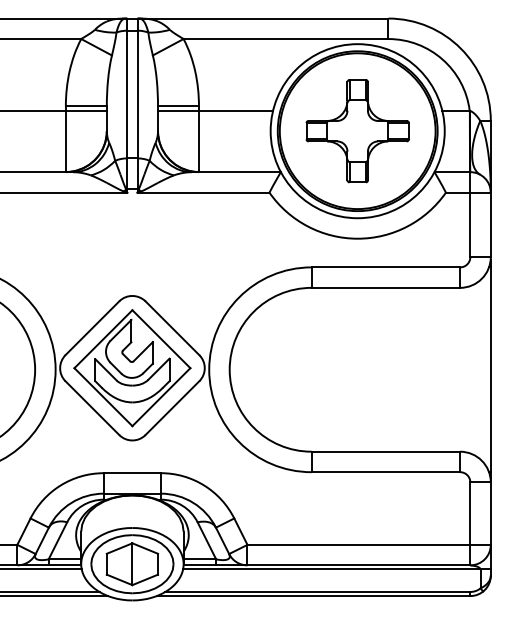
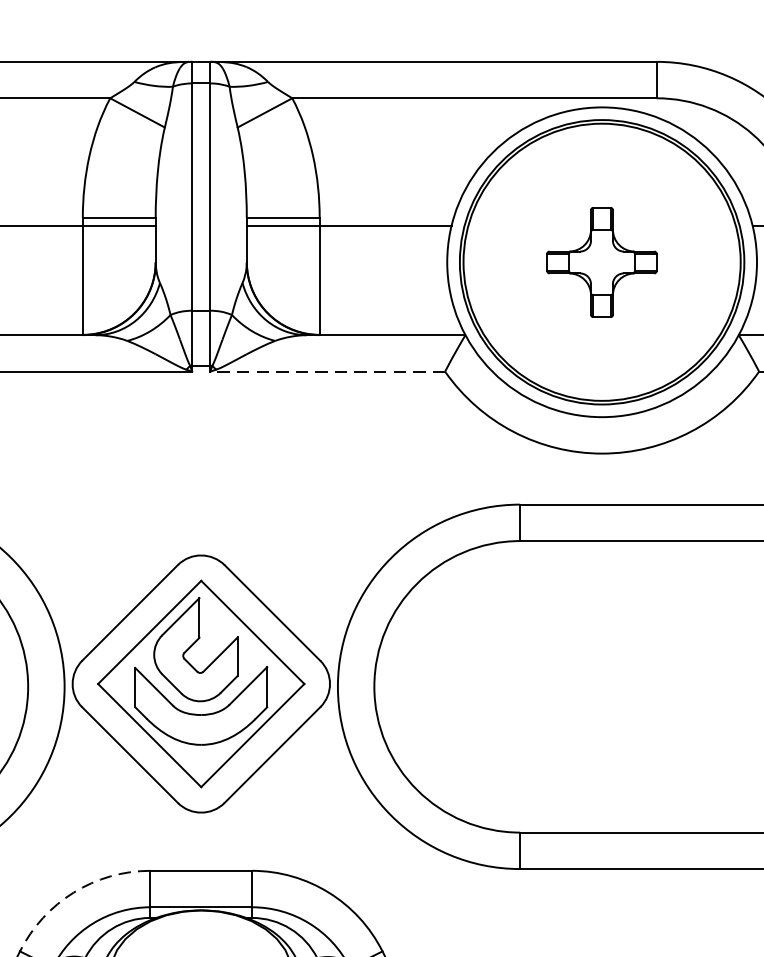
part: (357, 131) -> (601, 262), size x0.6
line: (203, 192) -> (327, 371), solid -> dashed
arc: (60, 485) -> (73, 892), solid -> dashed

